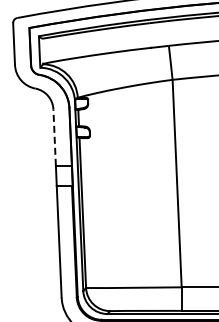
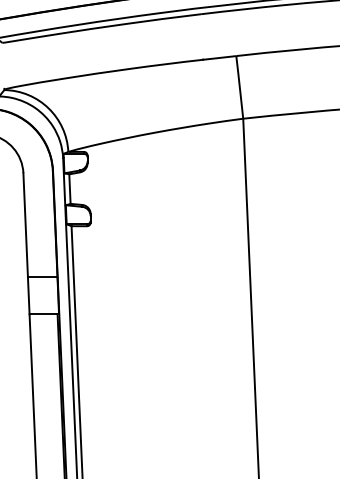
line: (54, 137) -> (25, 225), dashed -> solid

